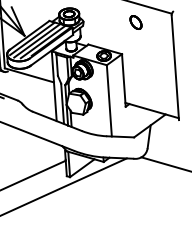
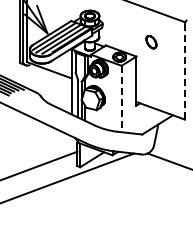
part: (136, 22) -> (151, 42), moved
line: (174, 67) -> (184, 72), solid -> dashed
line: (109, 101) -> (121, 99), solid -> dashed

